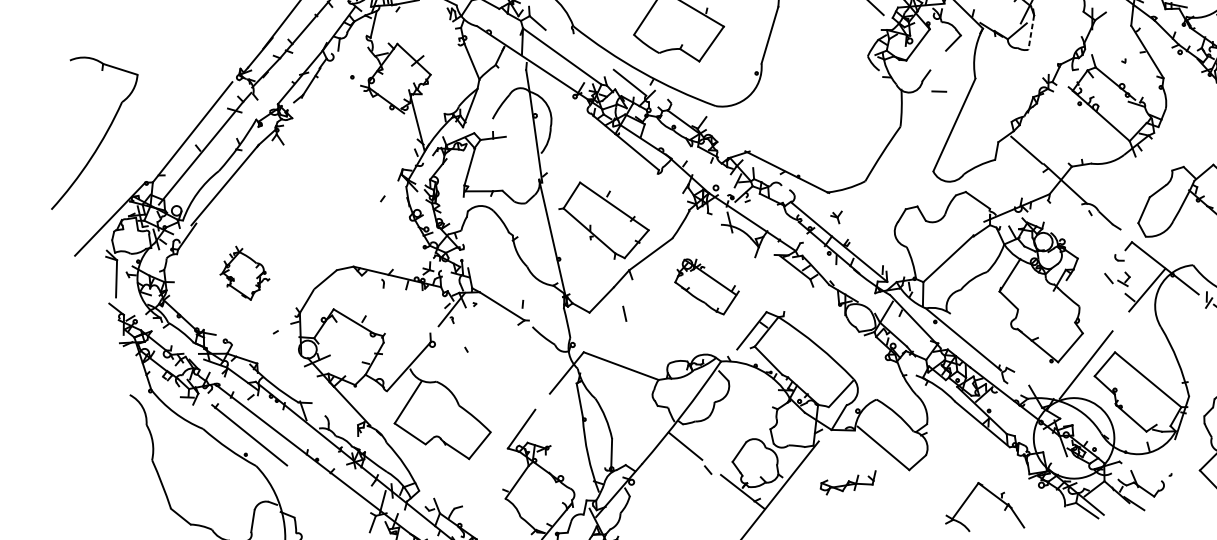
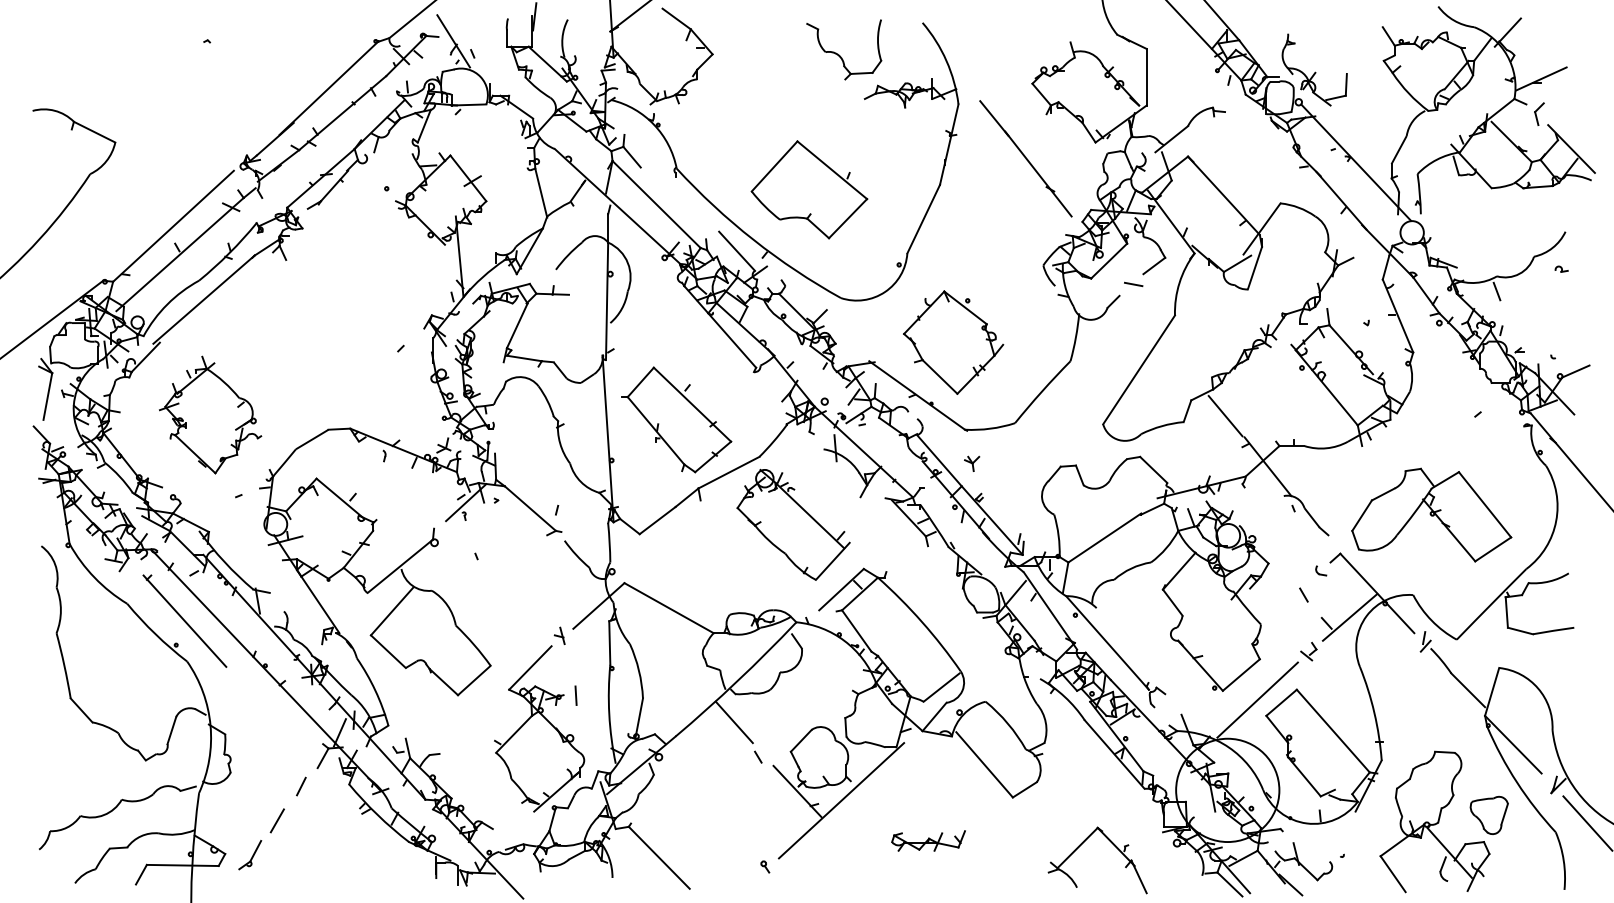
line: (1030, 32) -> (1254, 268), dashed -> solid
line: (939, 91) -> (1133, 284), moved
part: (808, 126) -> (953, 342), added
part: (244, 272) -> (210, 414), size x1.67
part: (1123, 279) -> (1308, 651), moved
part: (706, 286) -> (793, 524), size x1.43
line: (624, 313) -> (575, 695), moved
part: (540, 400) -> (559, 635), added
part: (848, 482) -> (928, 840), moved

